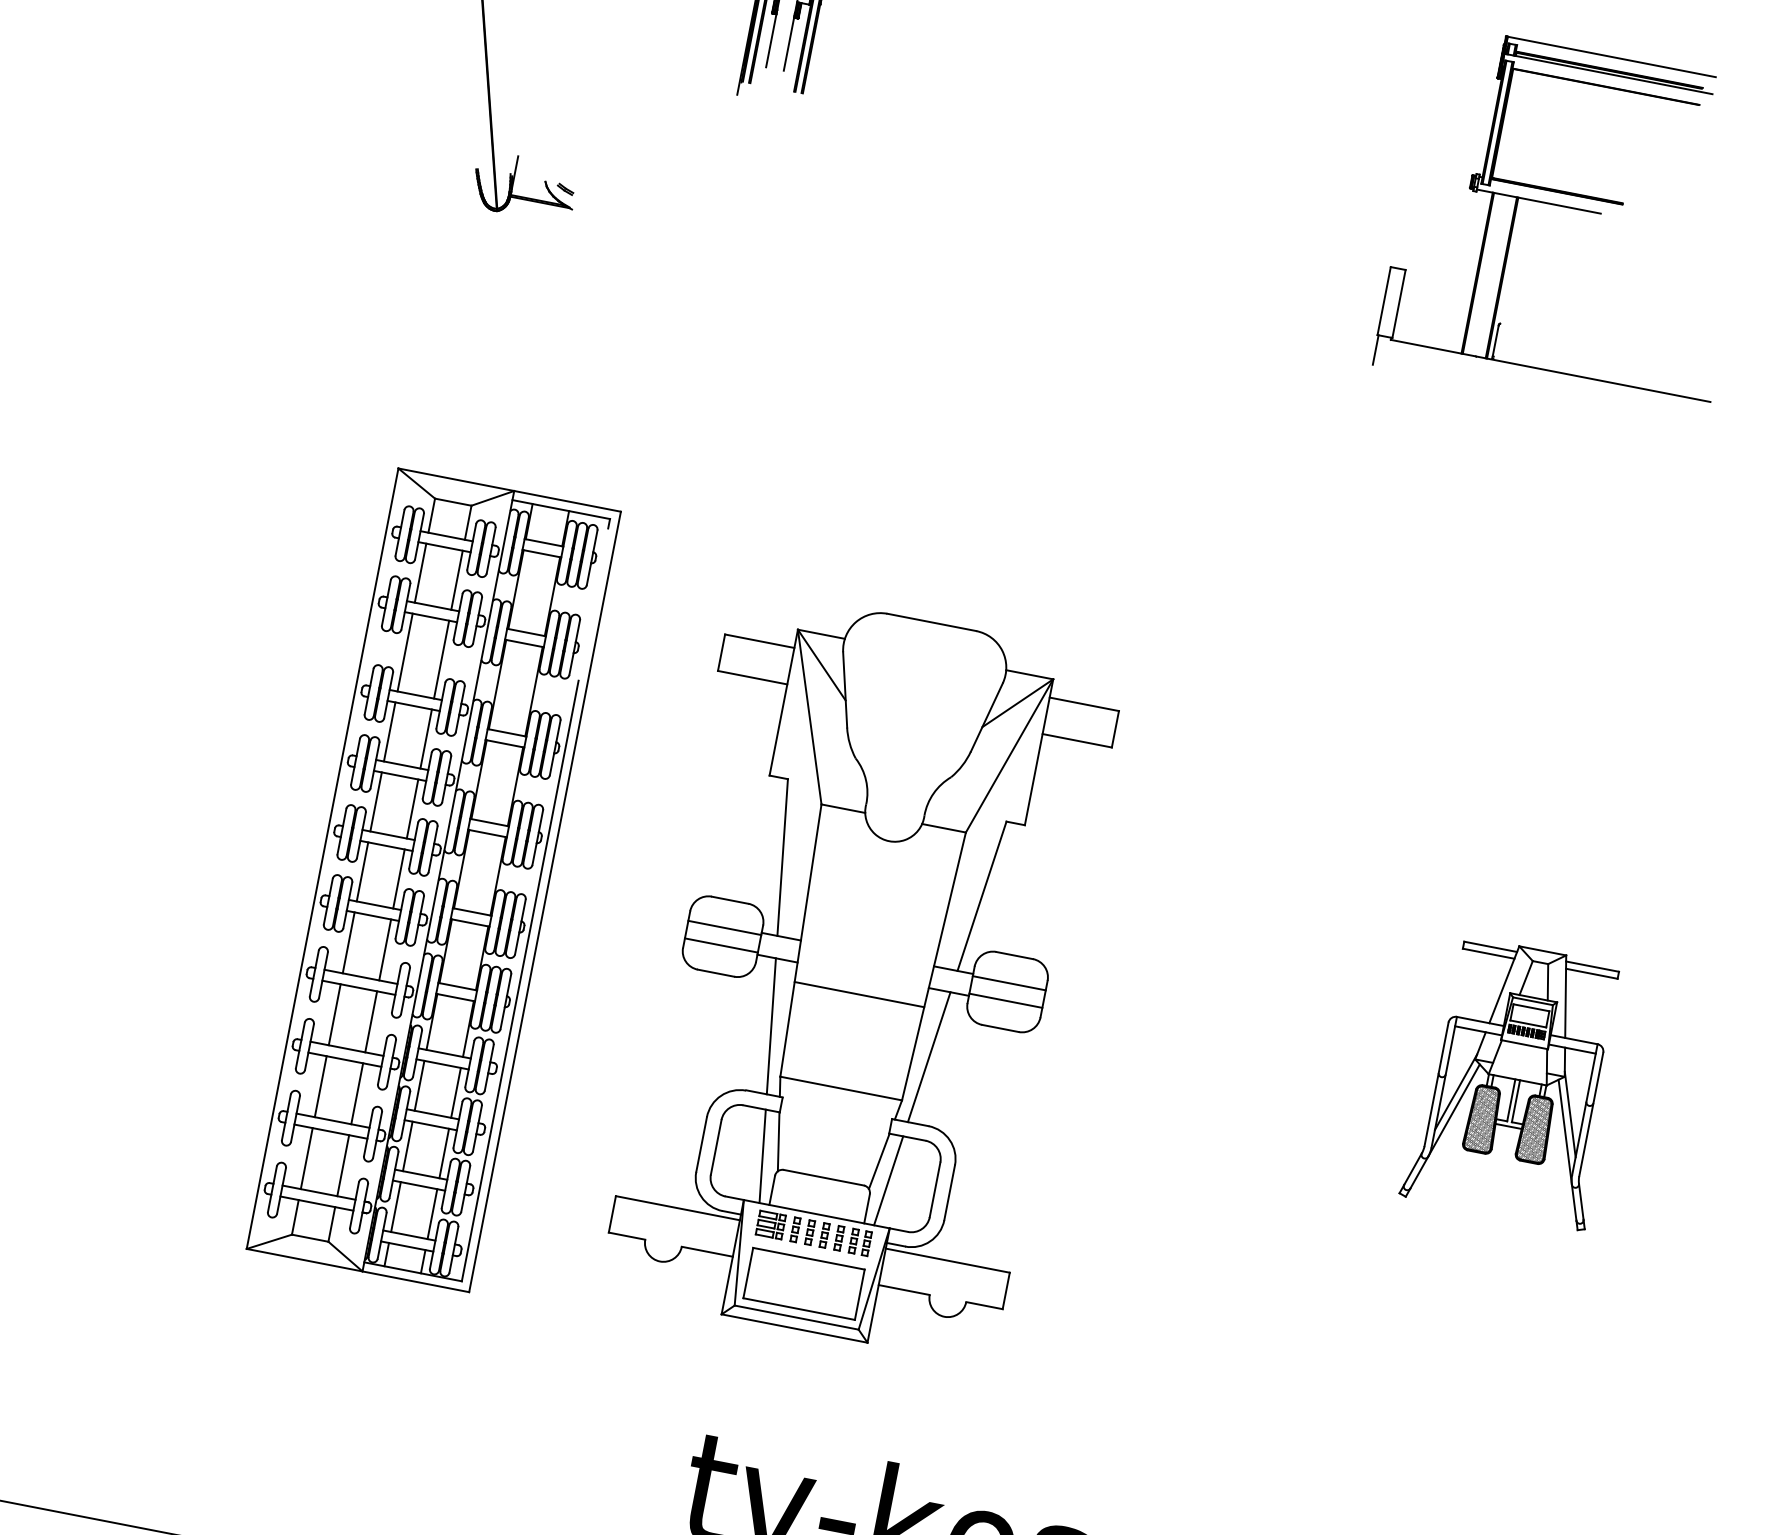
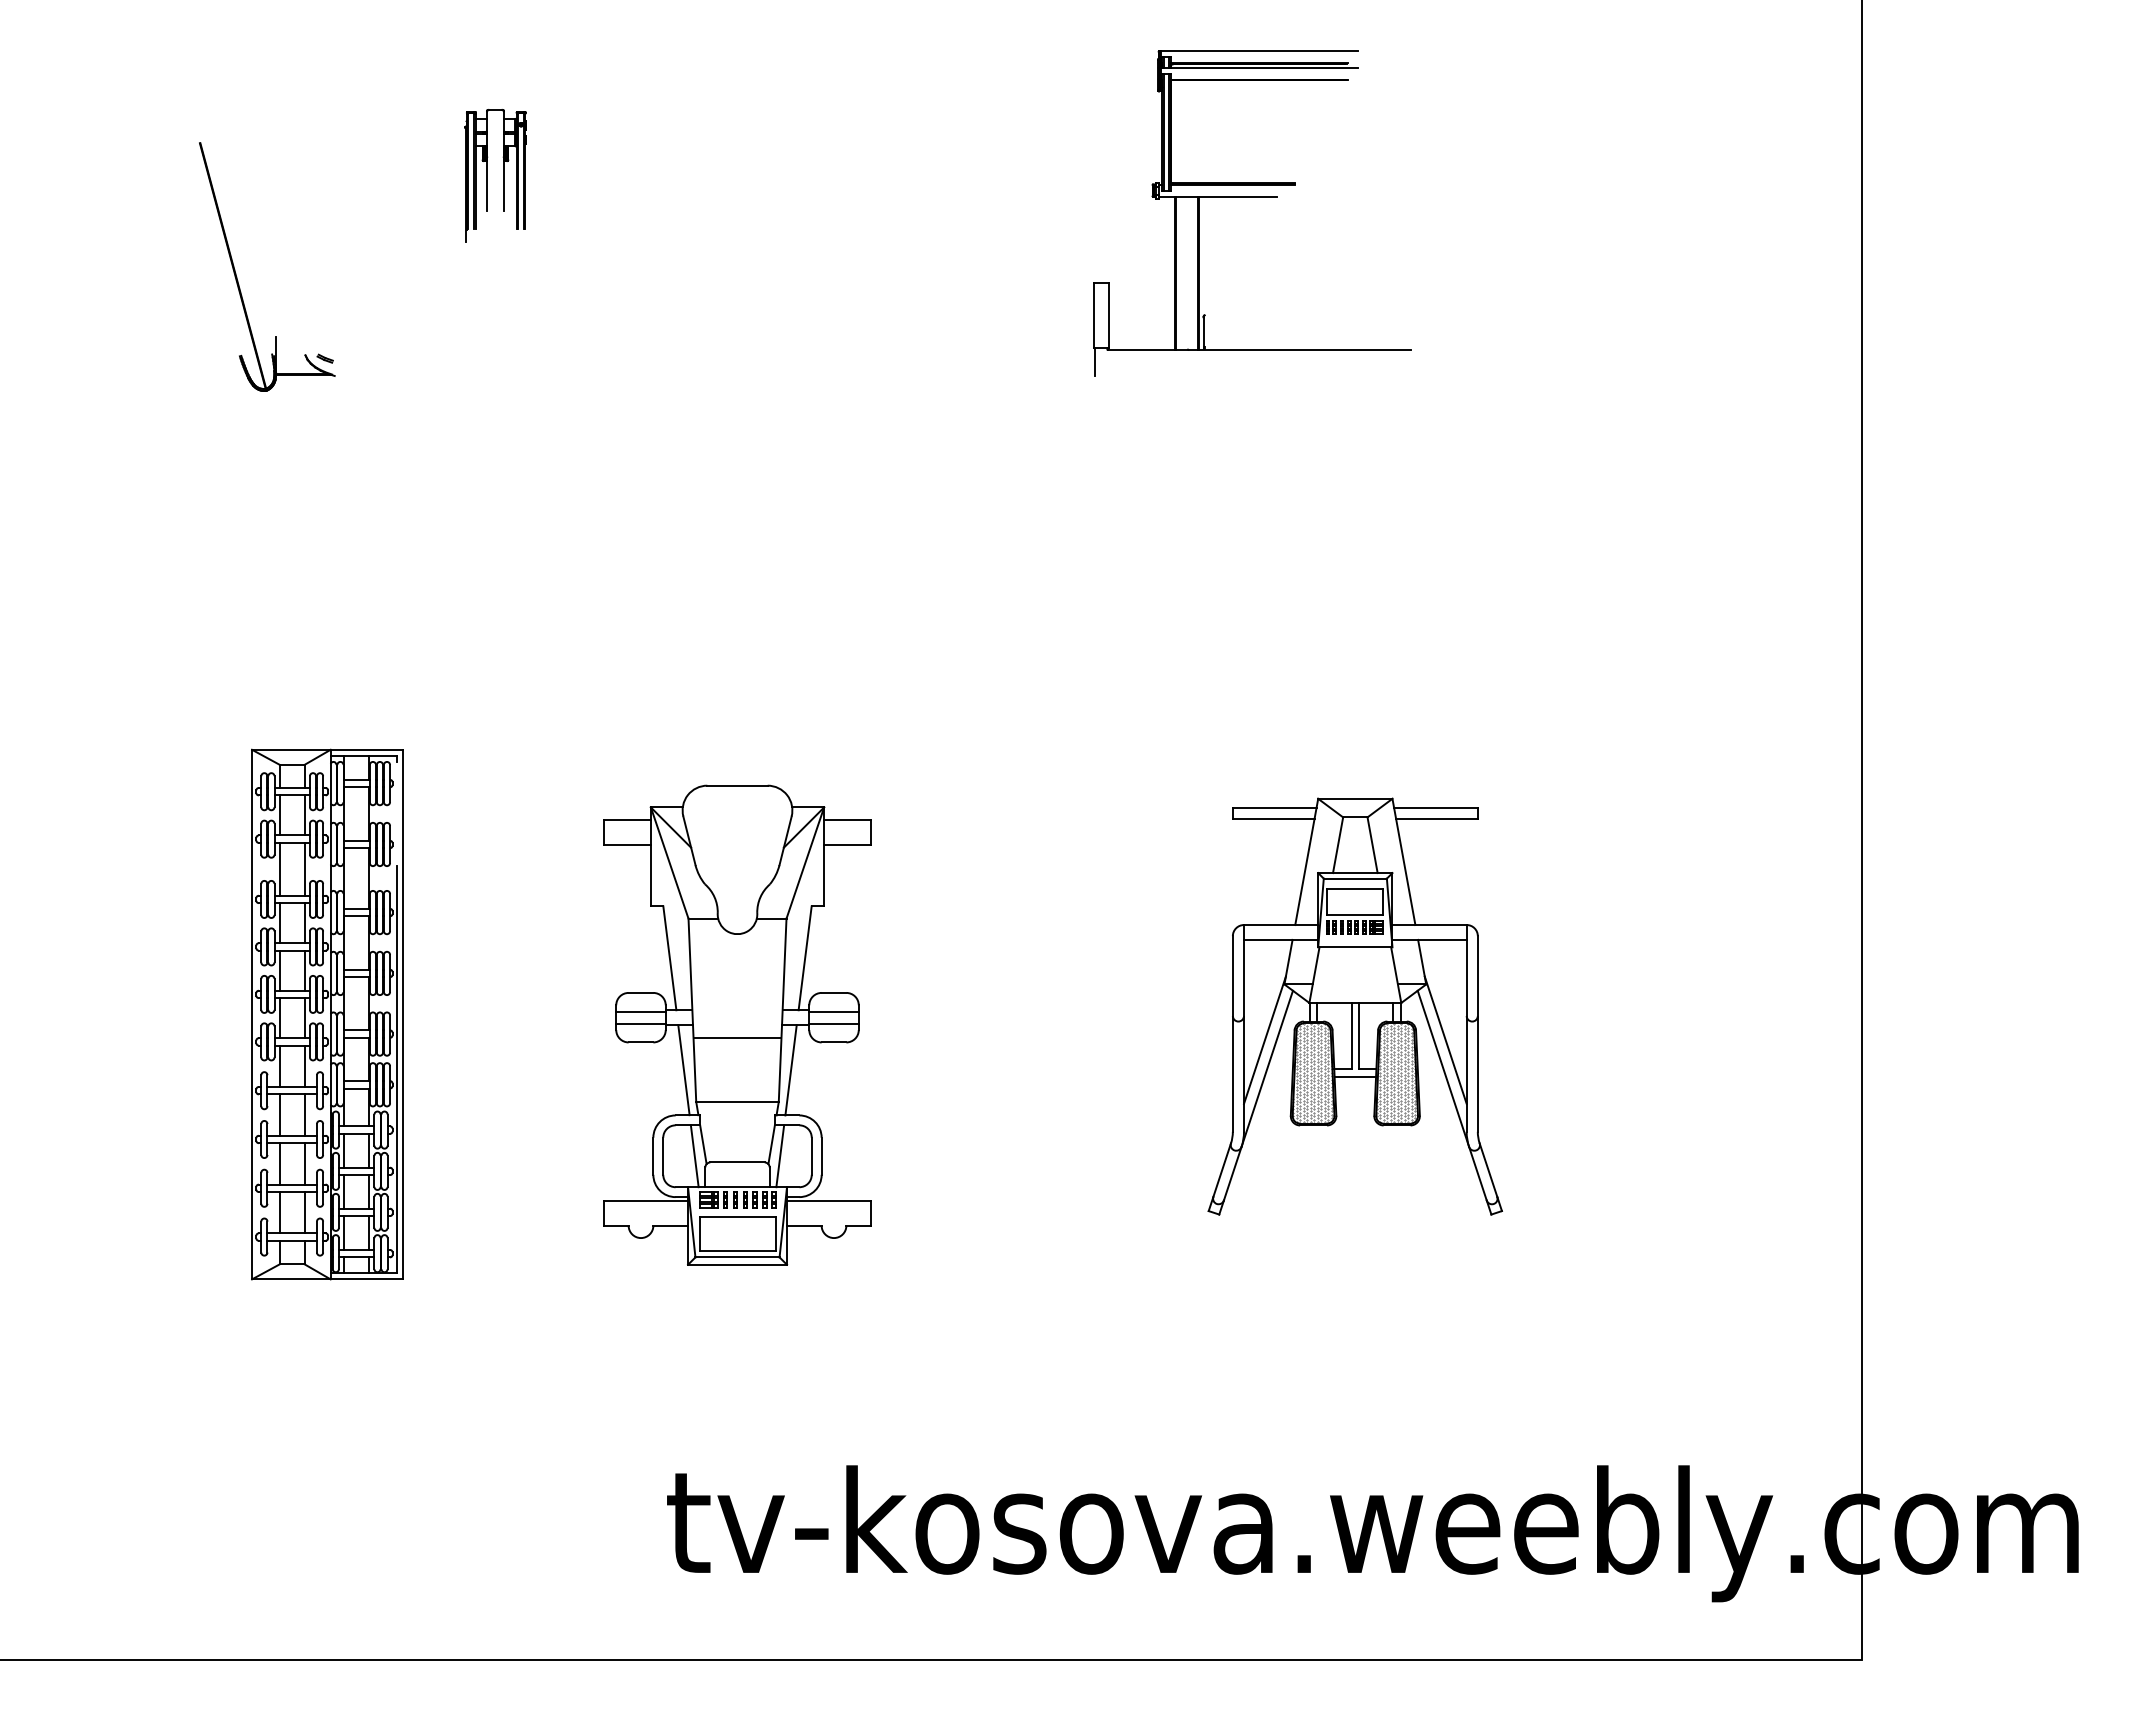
part: (433, 880) -> (327, 1014), size x0.71
part: (863, 974) -> (737, 1024), size x0.71
part: (1516, 1081) -> (1354, 1006), size x1.67

